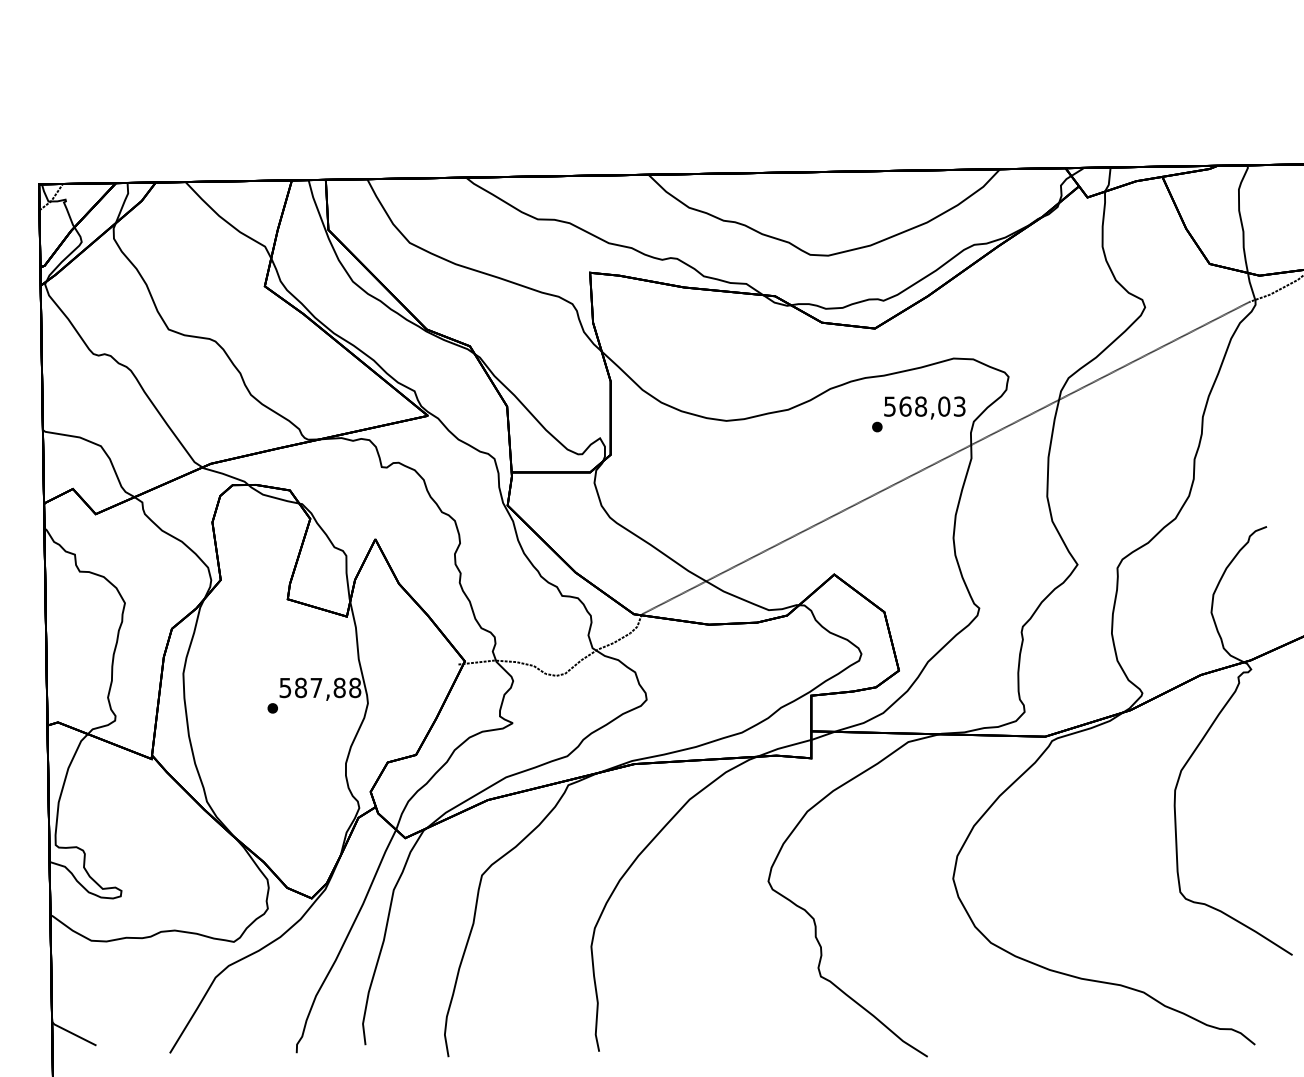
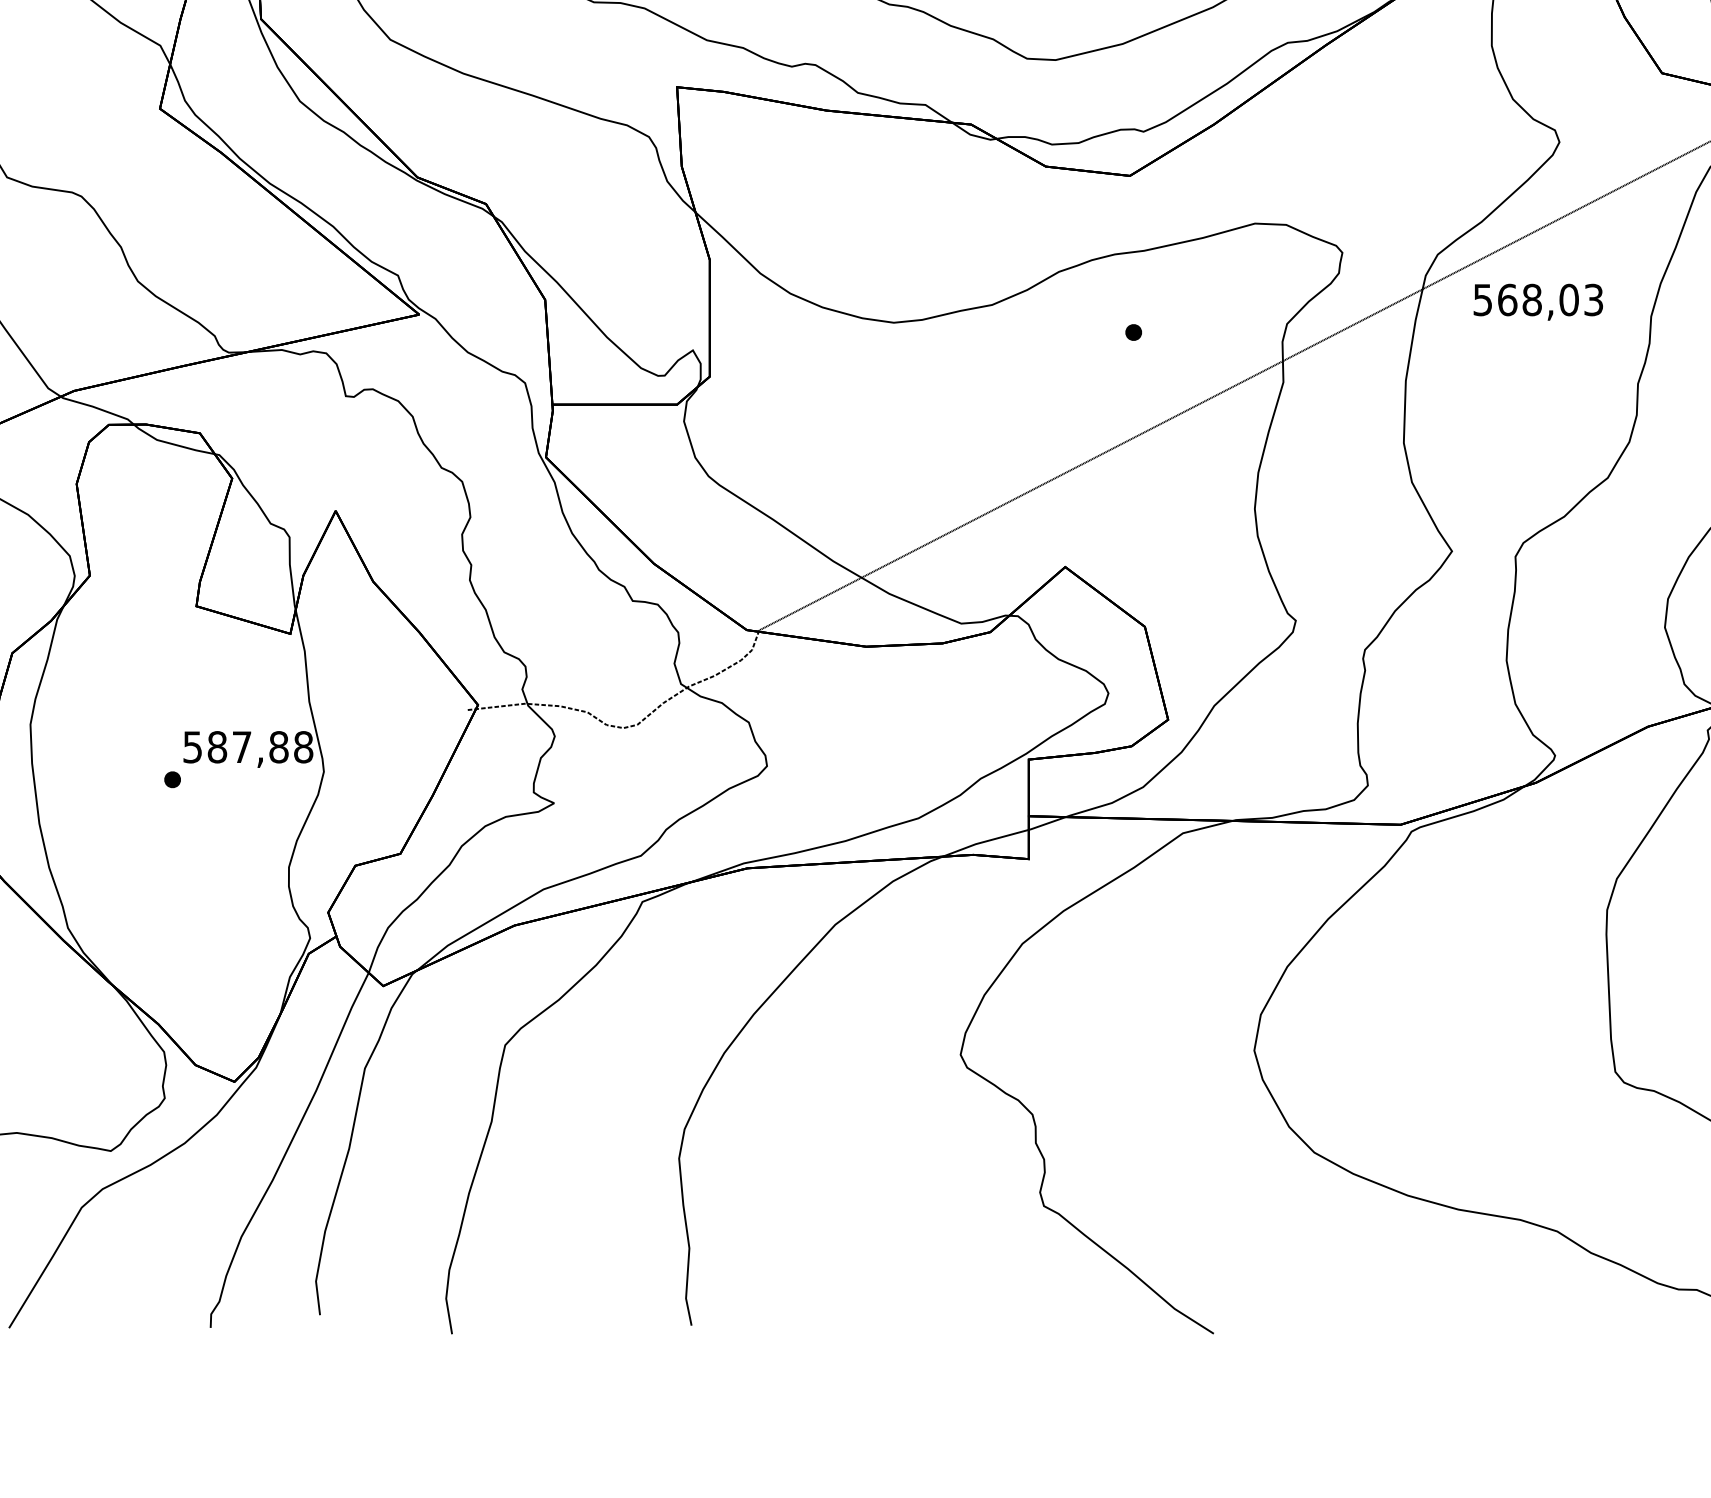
text: (924, 407) -> (1537, 301), moved

